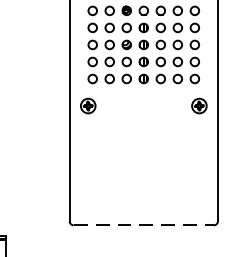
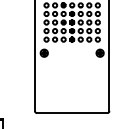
line: (144, 226) -> (72, 113), dashed -> solid

